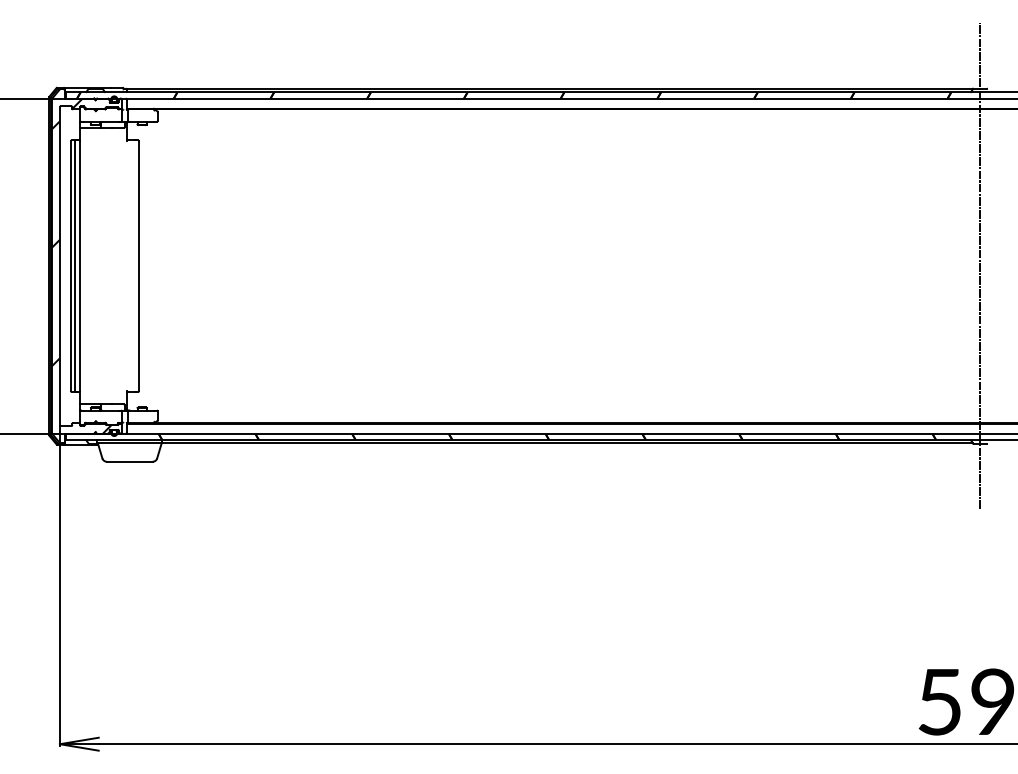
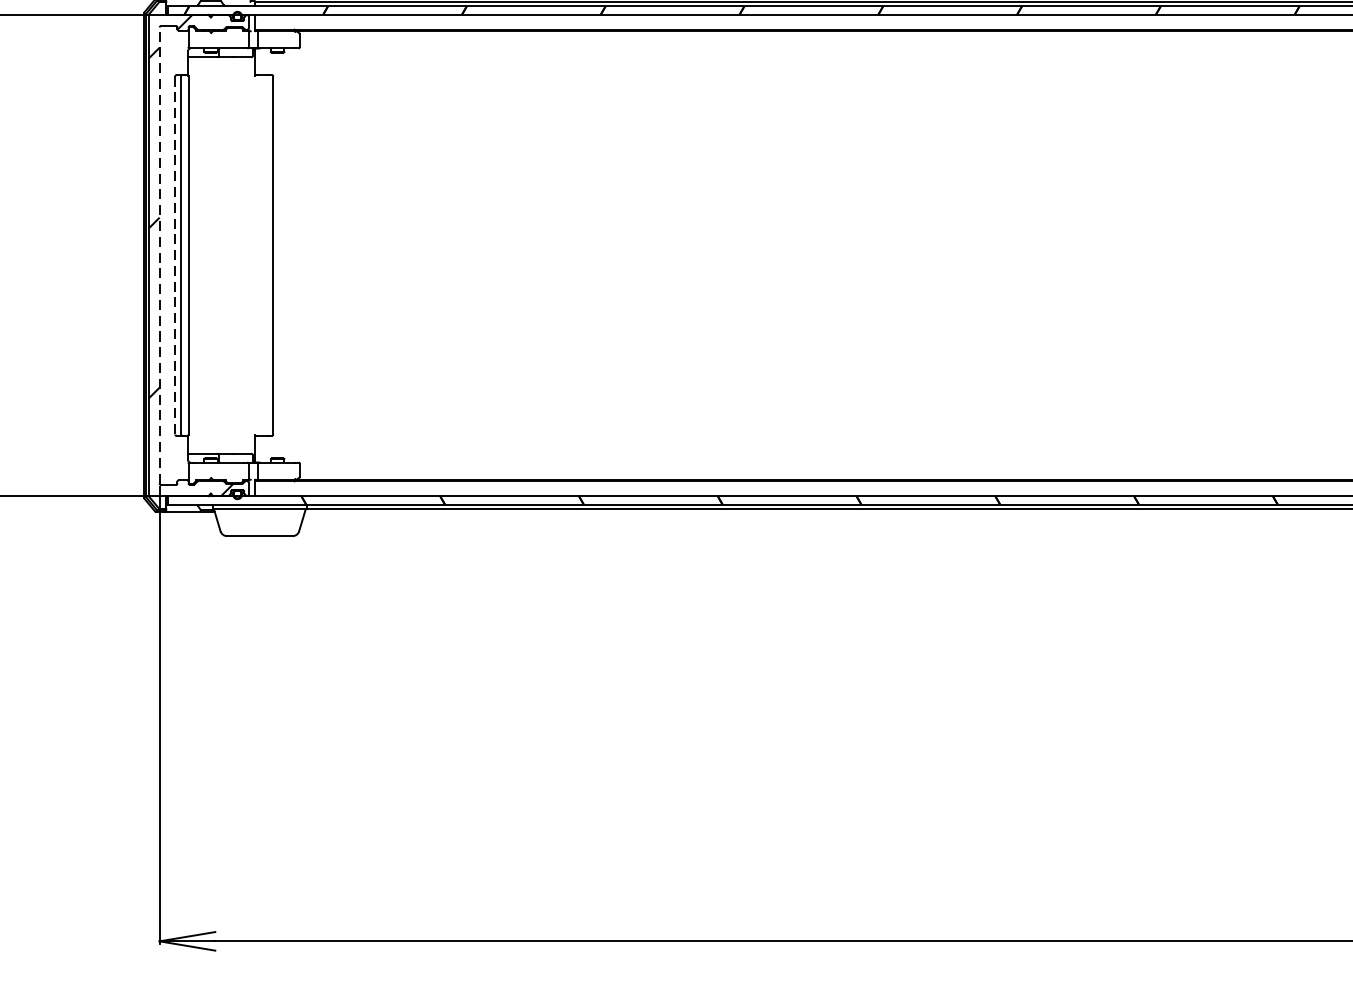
line: (59, 266) -> (158, 255), solid -> dashed
line: (70, 266) -> (174, 255), solid -> dashed

